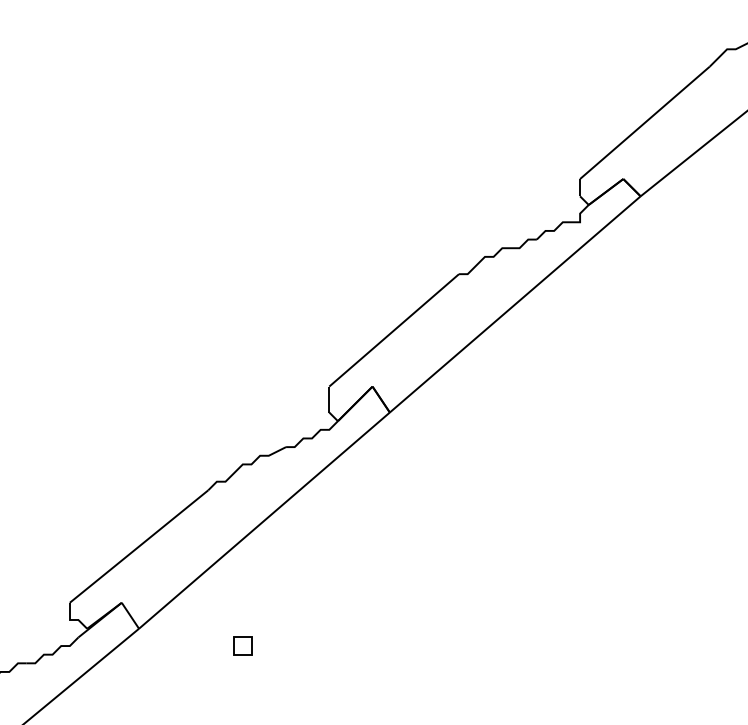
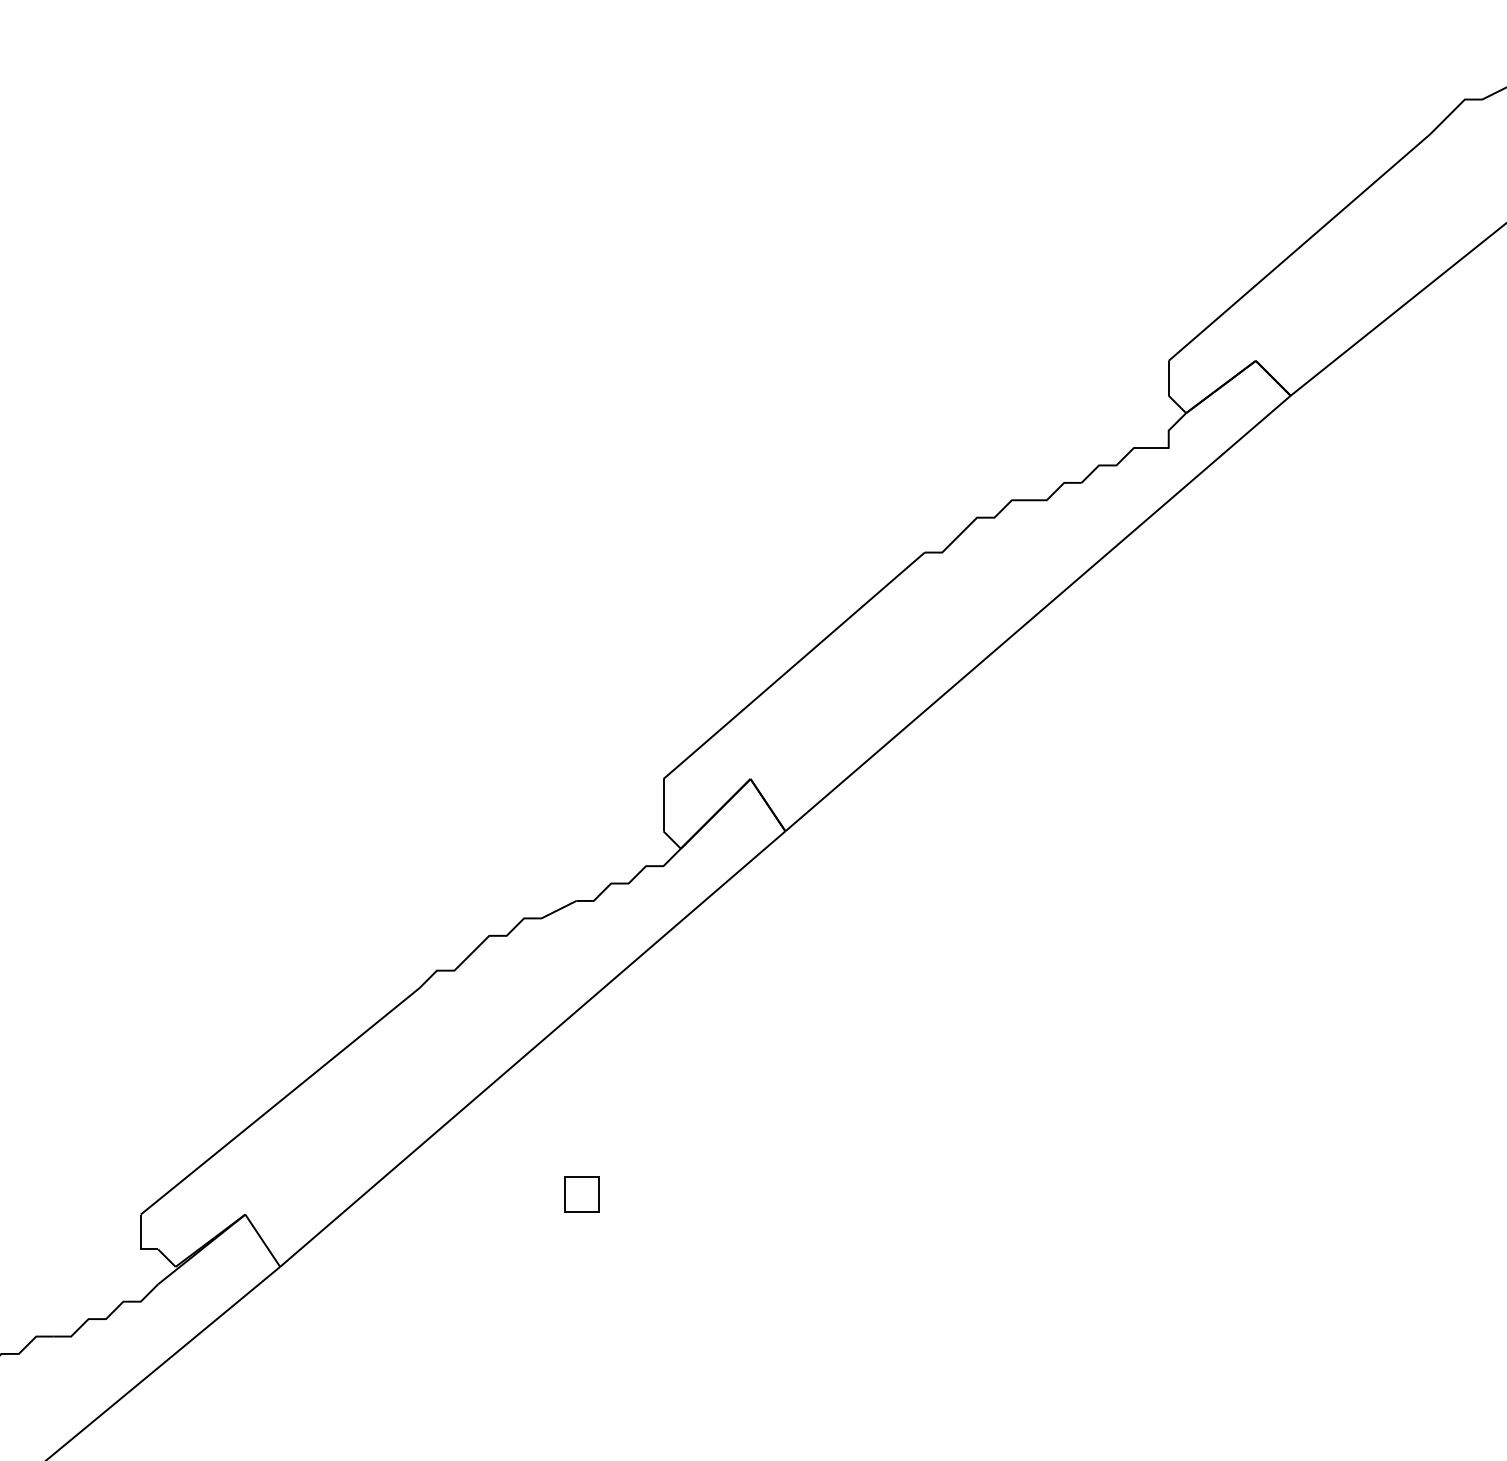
part: (242, 645) -> (581, 1193), moved

